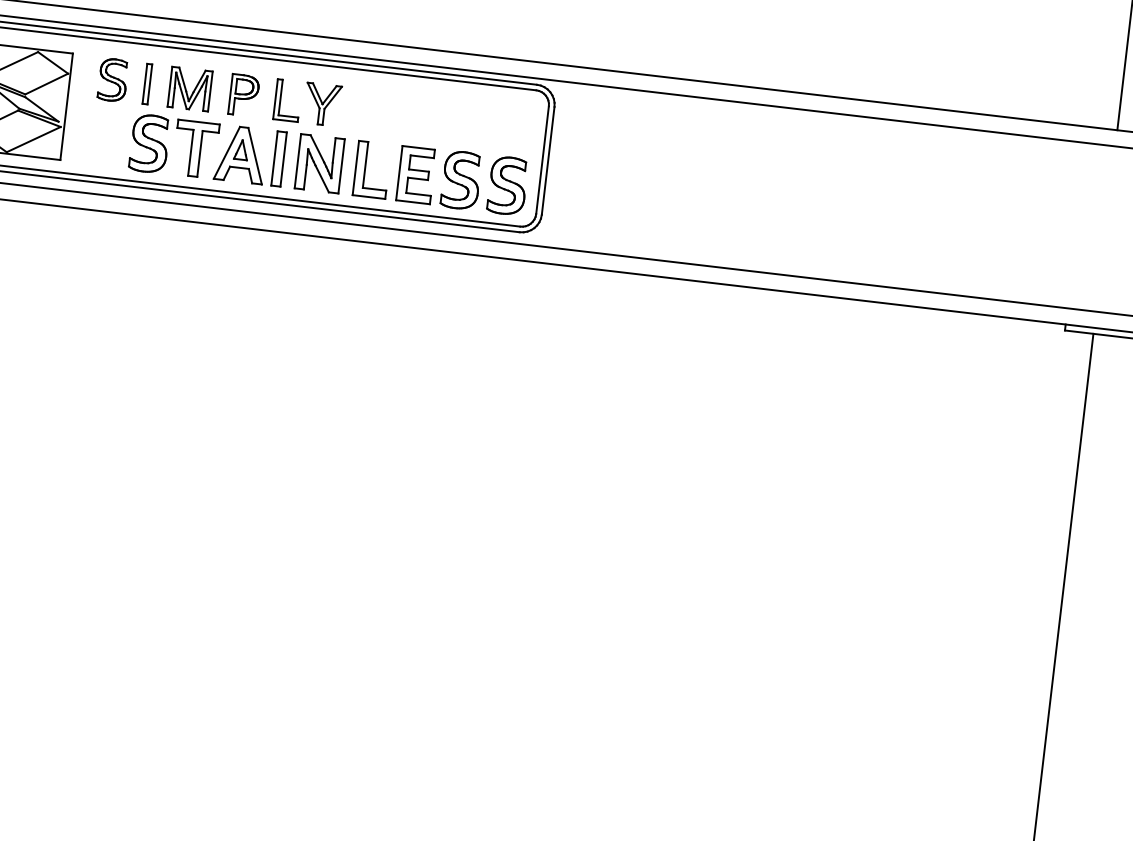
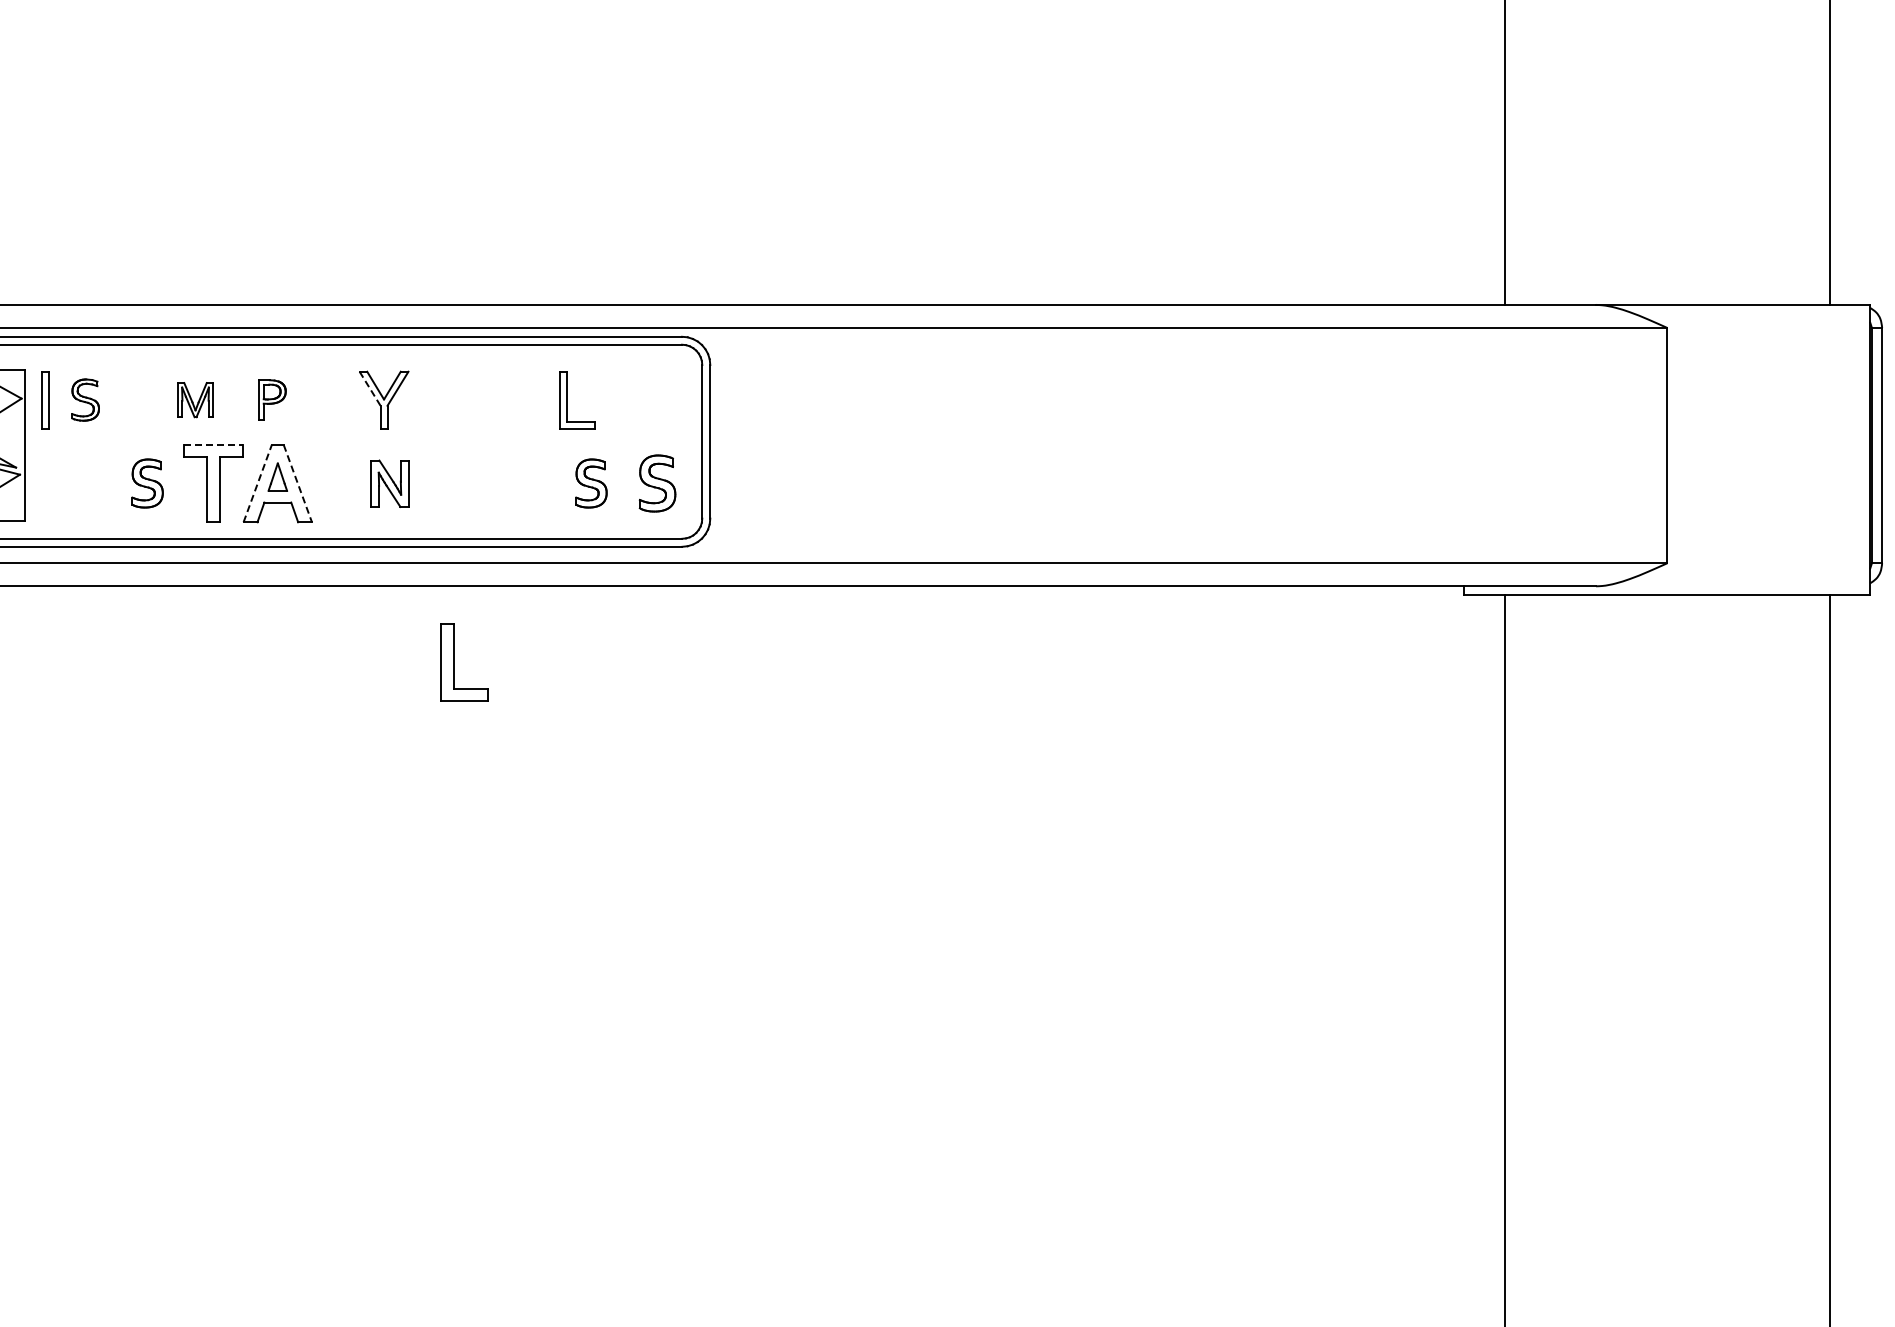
part: (112, 79) -> (85, 399), size x0.7
part: (147, 84) -> (45, 400), moved
part: (190, 88) -> (195, 399), size x0.6
part: (244, 95) -> (272, 399), size x0.7
line: (313, 95) -> (370, 388), solid -> dashed
part: (280, 100) -> (567, 400), moved
line: (199, 122) -> (214, 445), solid -> dashed
part: (149, 143) -> (147, 483), size x0.6
line: (226, 152) -> (257, 483), solid -> dashed
line: (255, 156) -> (298, 484), solid -> dashed
part: (278, 158) -> (331, 483), removed
part: (319, 163) -> (389, 483), size x0.6
part: (365, 169) -> (454, 662), moved
part: (415, 174) -> (526, 483), removed
part: (461, 180) -> (591, 483), size x0.6
part: (507, 185) -> (657, 483), size x0.7

